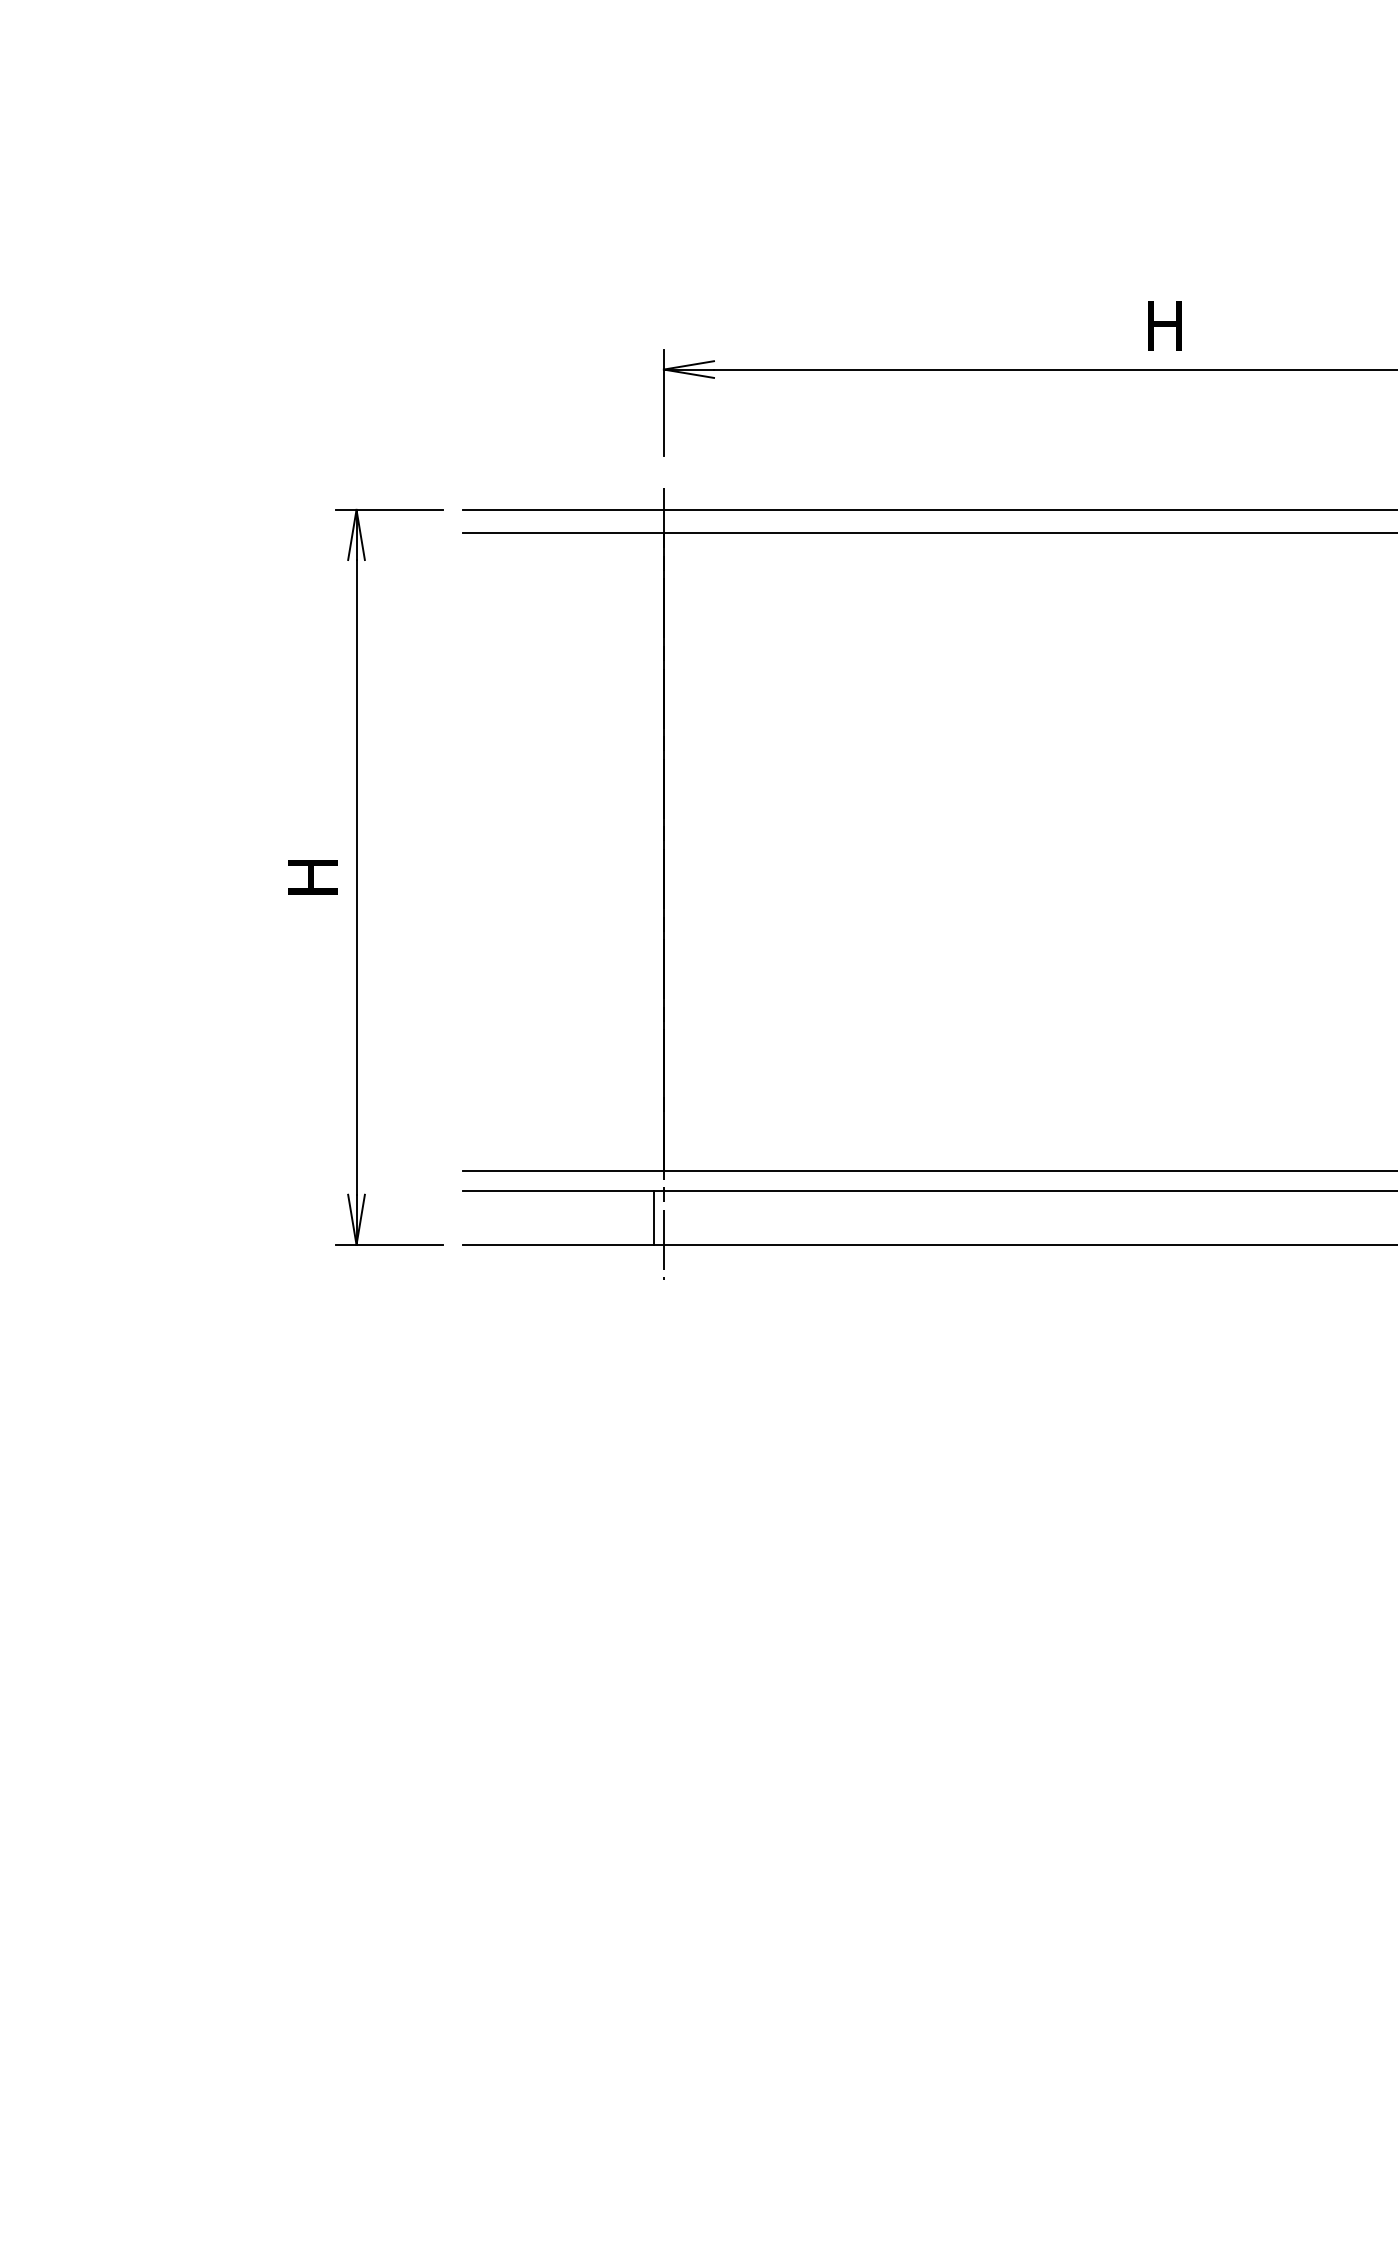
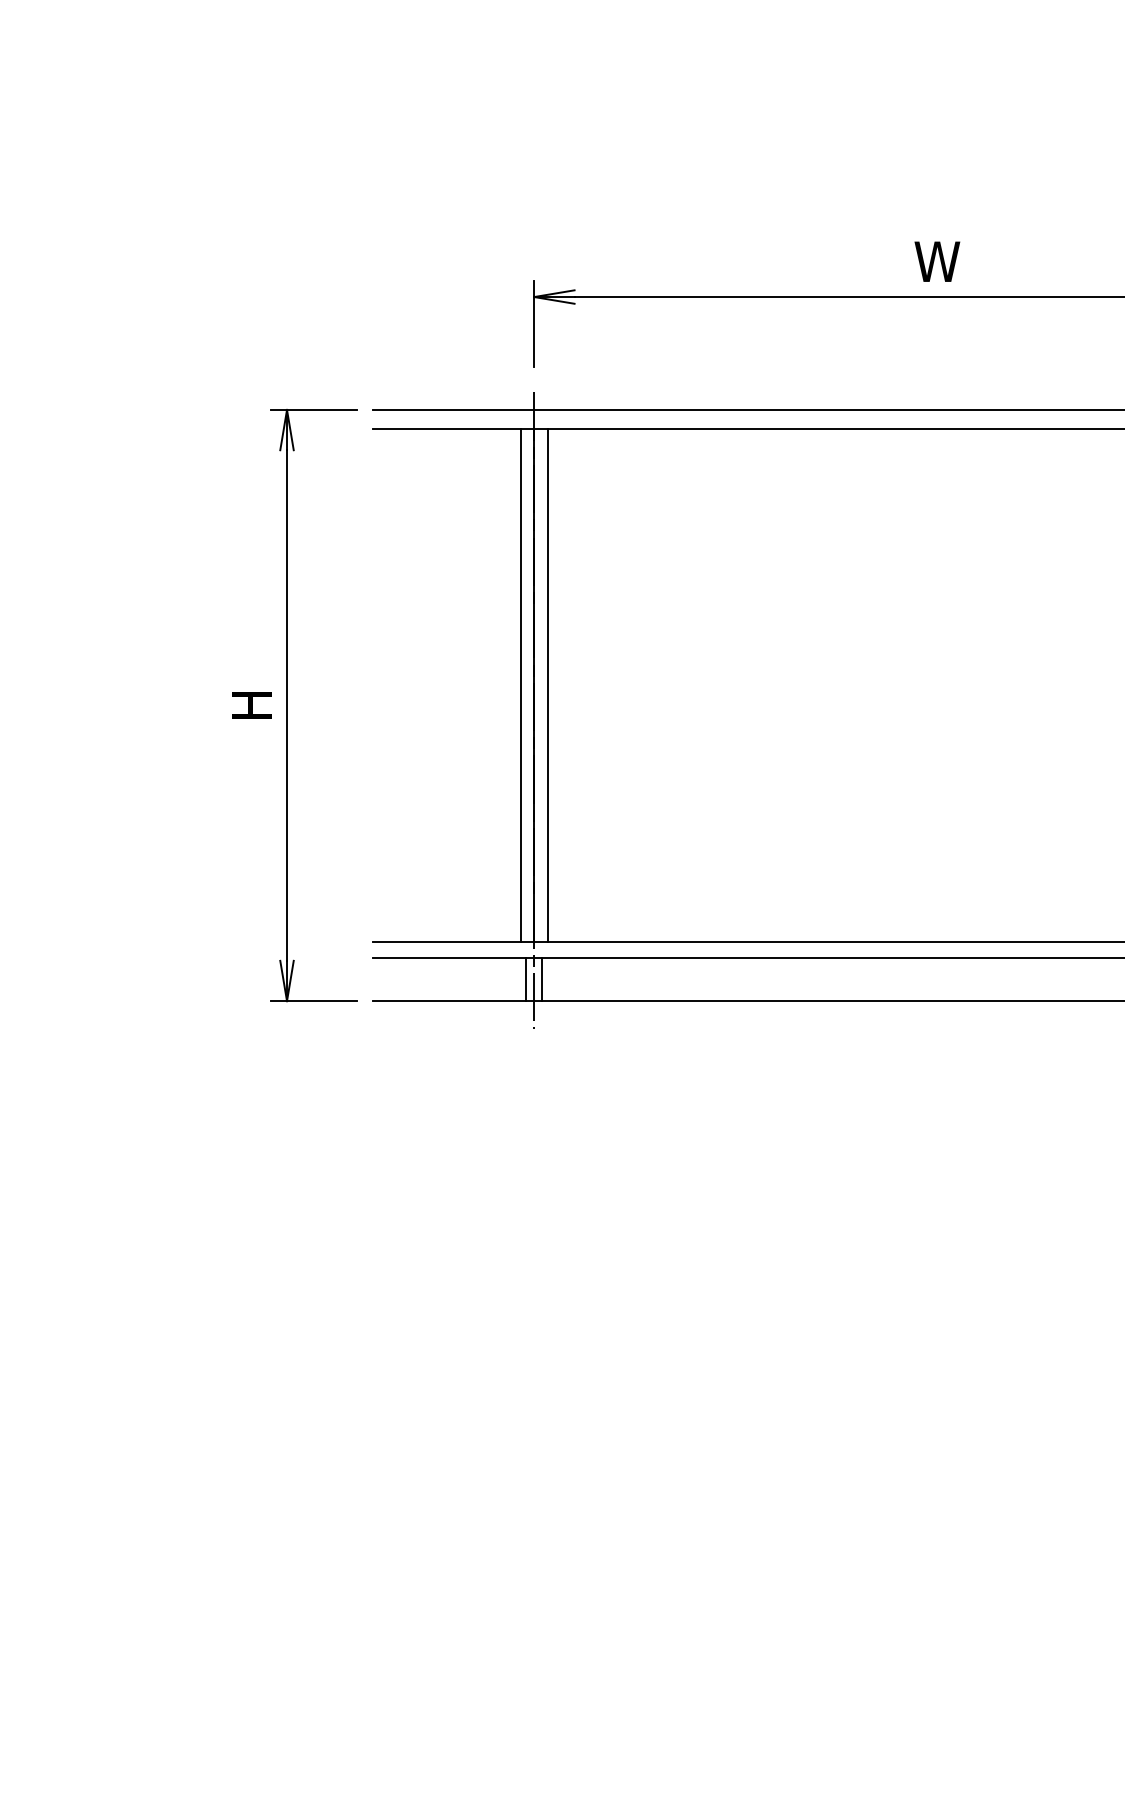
text: (1164, 325) -> (936, 261), H -> W
line: (647, 852) -> (521, 685), added
line: (680, 852) -> (547, 685), added
line: (673, 1217) -> (541, 979), added

